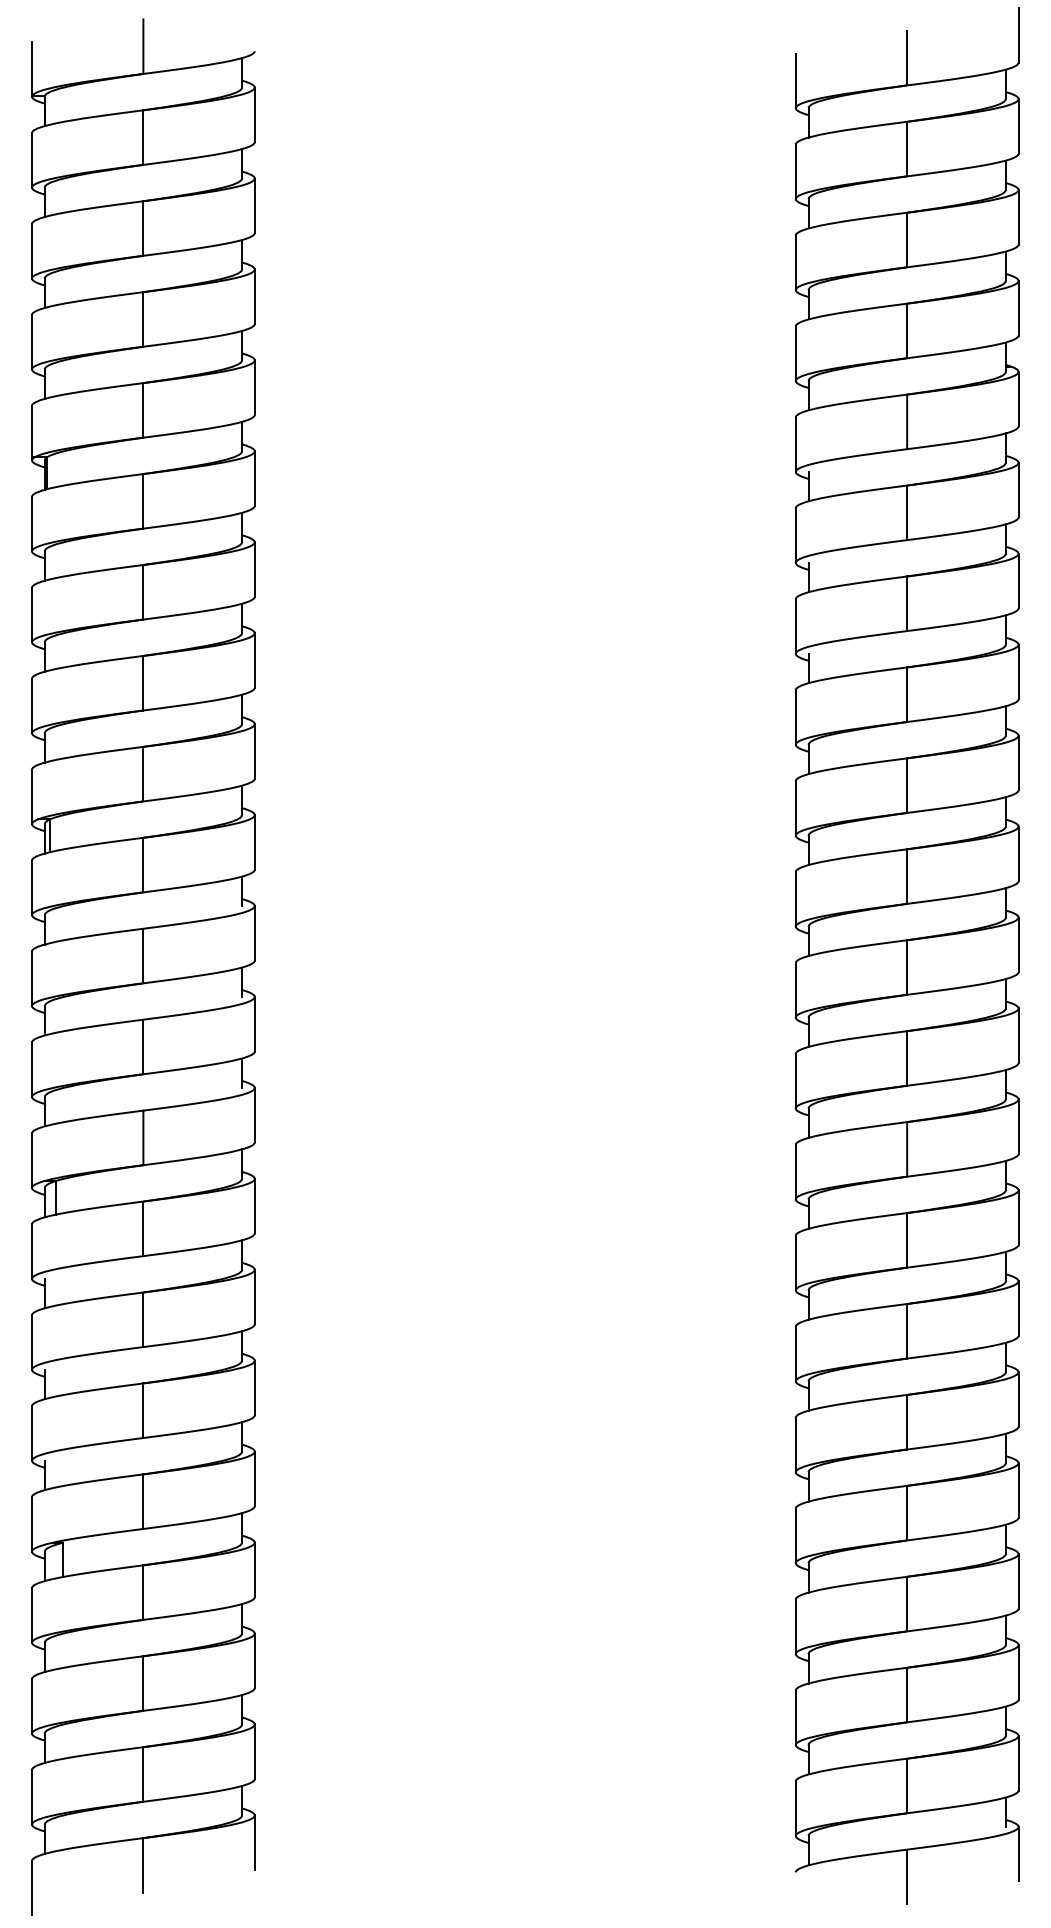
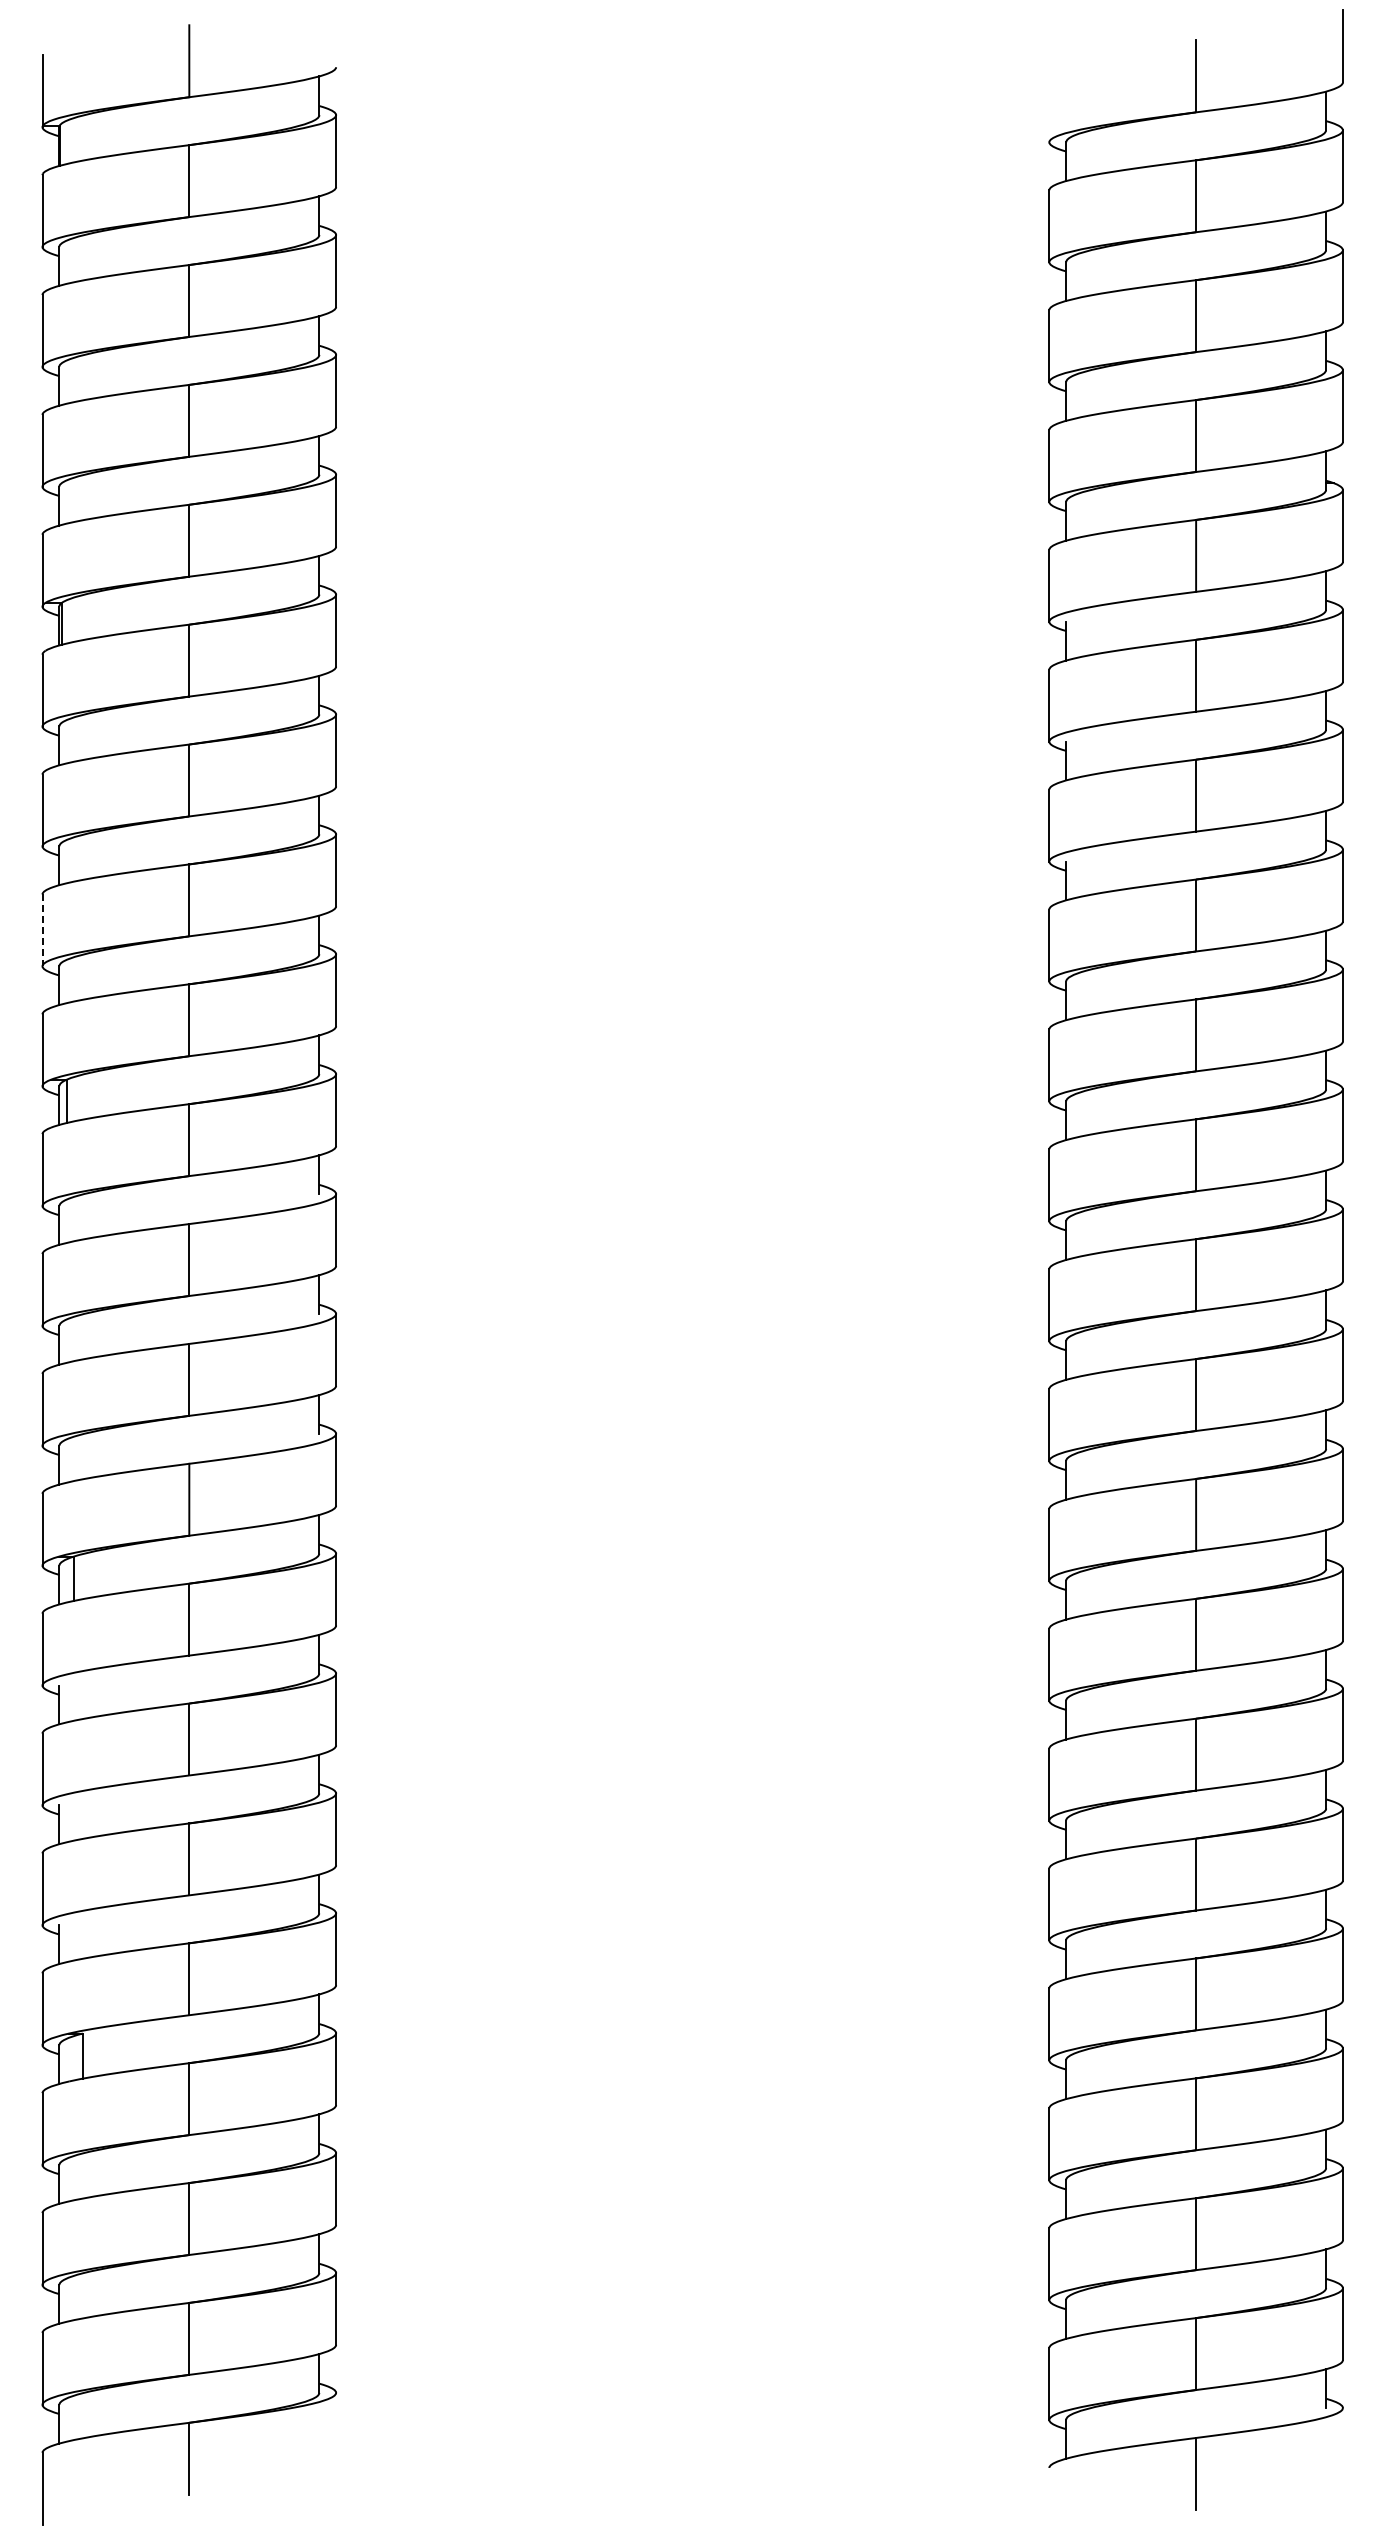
line: (795, 80) -> (1049, 106), removed
line: (32, 706) -> (42, 930), solid -> dashed
line: (255, 1842) -> (336, 2428), removed
line: (1018, 1853) -> (1342, 2443), removed

